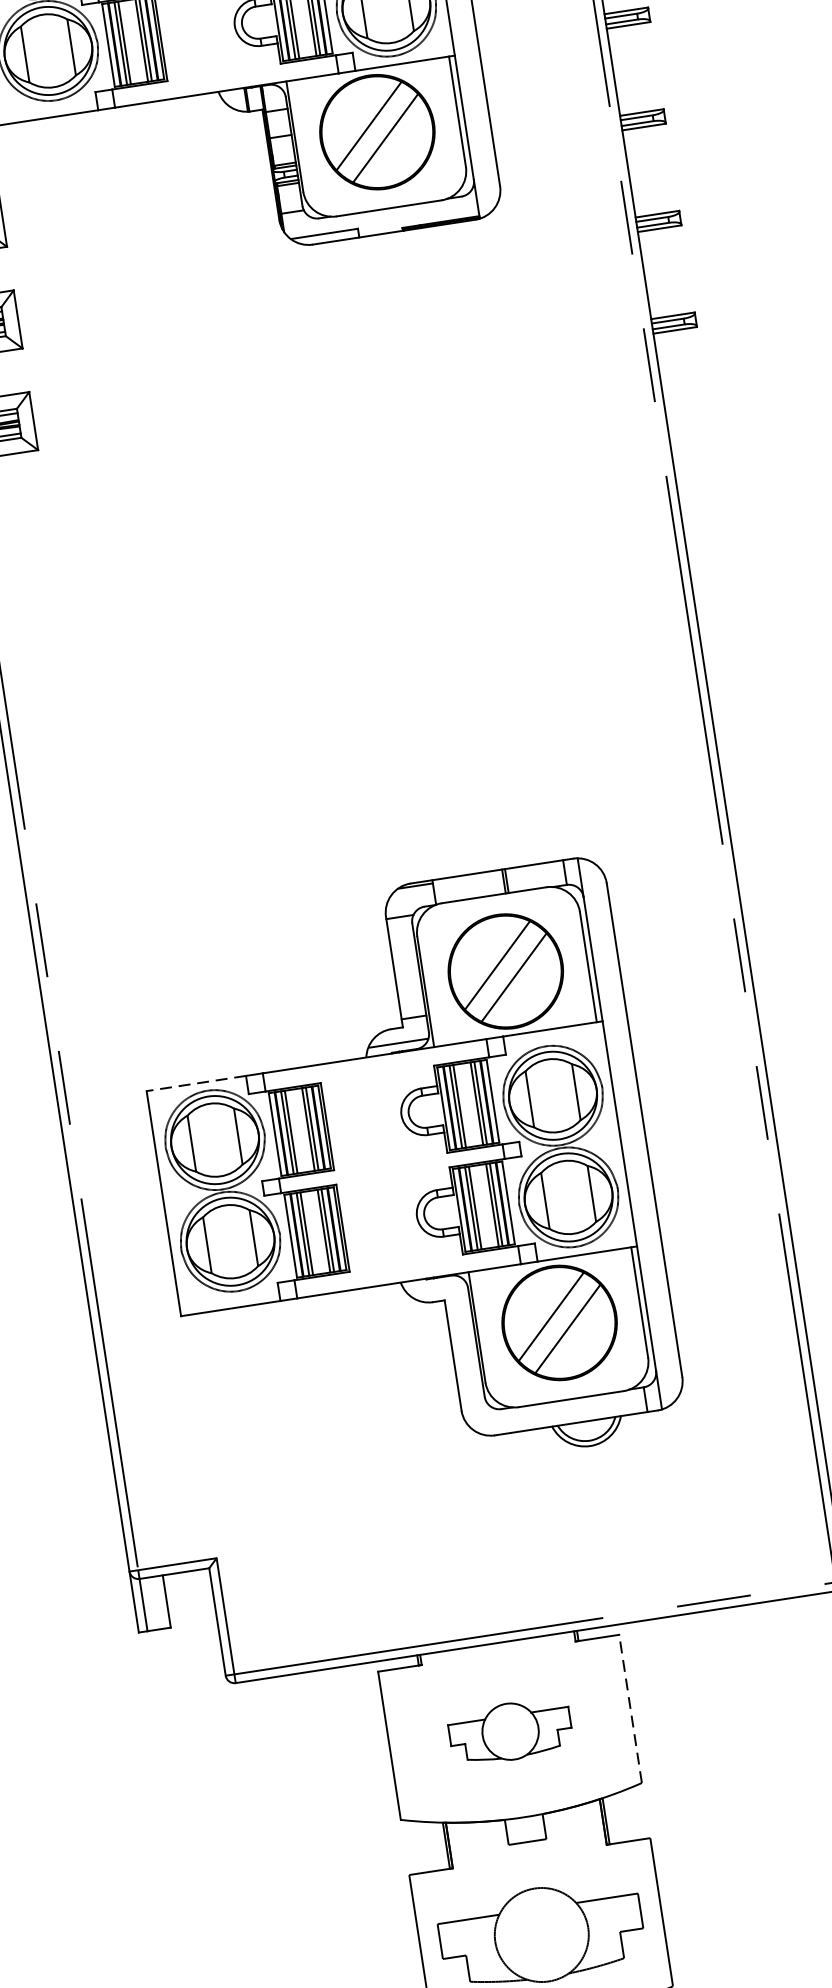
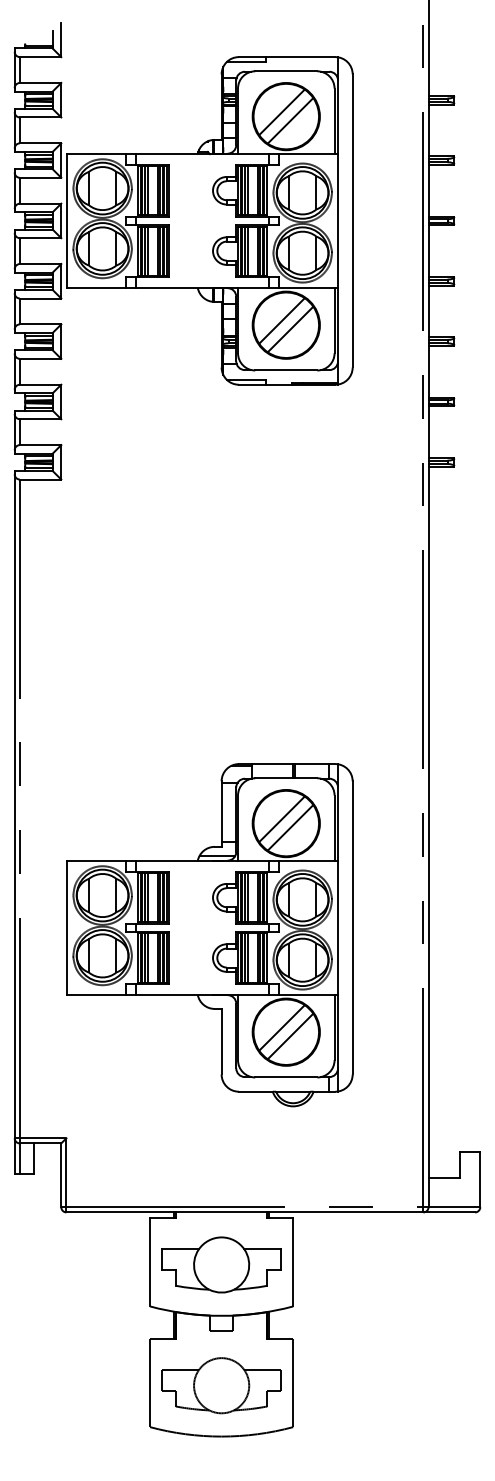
line: (195, 1084) -> (96, 861), dashed -> solid
line: (631, 1708) -> (293, 1262), dashed -> solid
part: (510, 1730) -> (221, 1264), size x1.67

